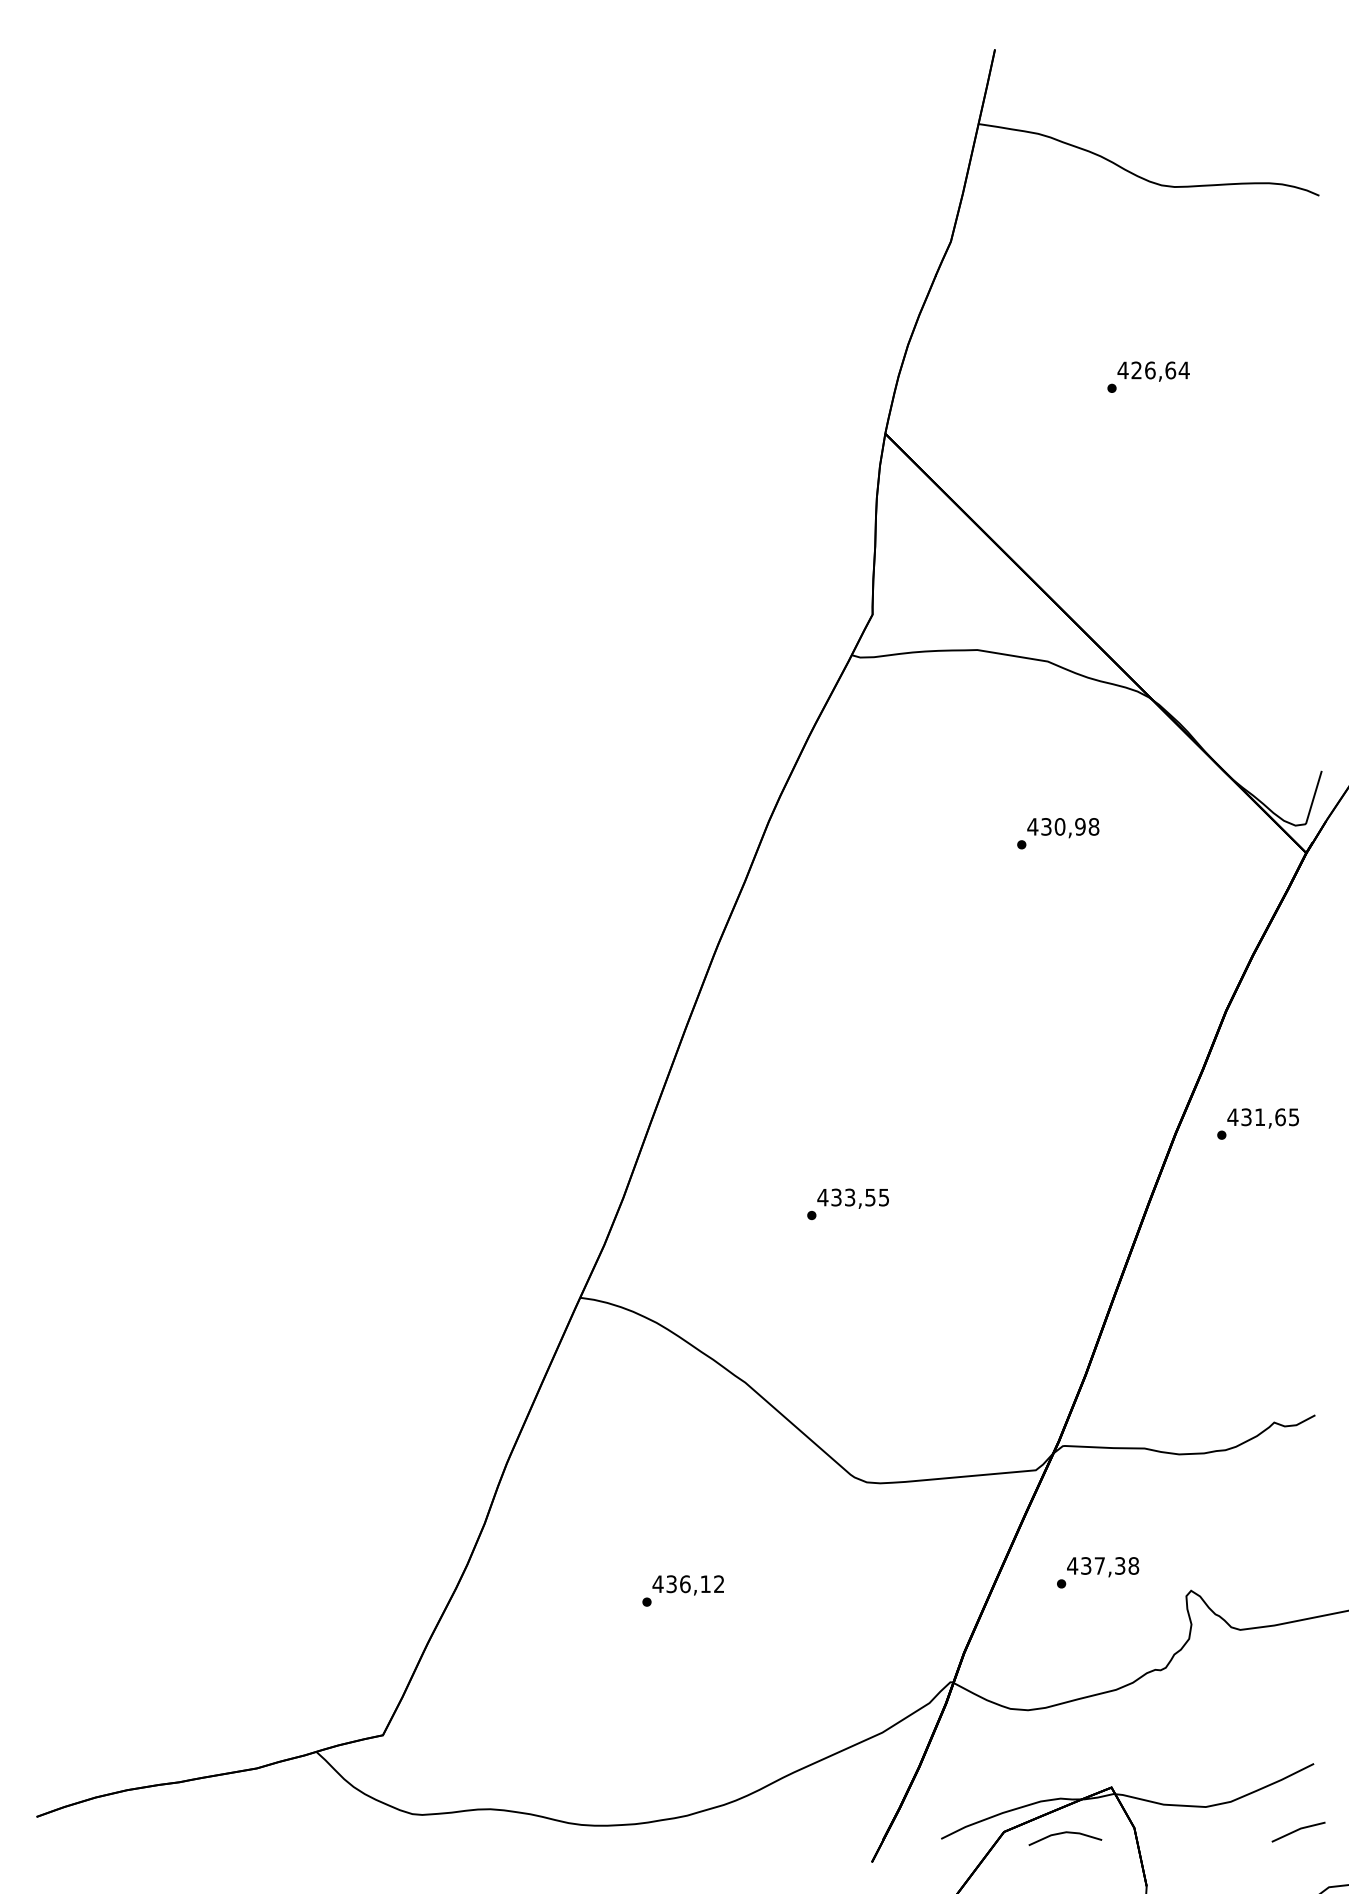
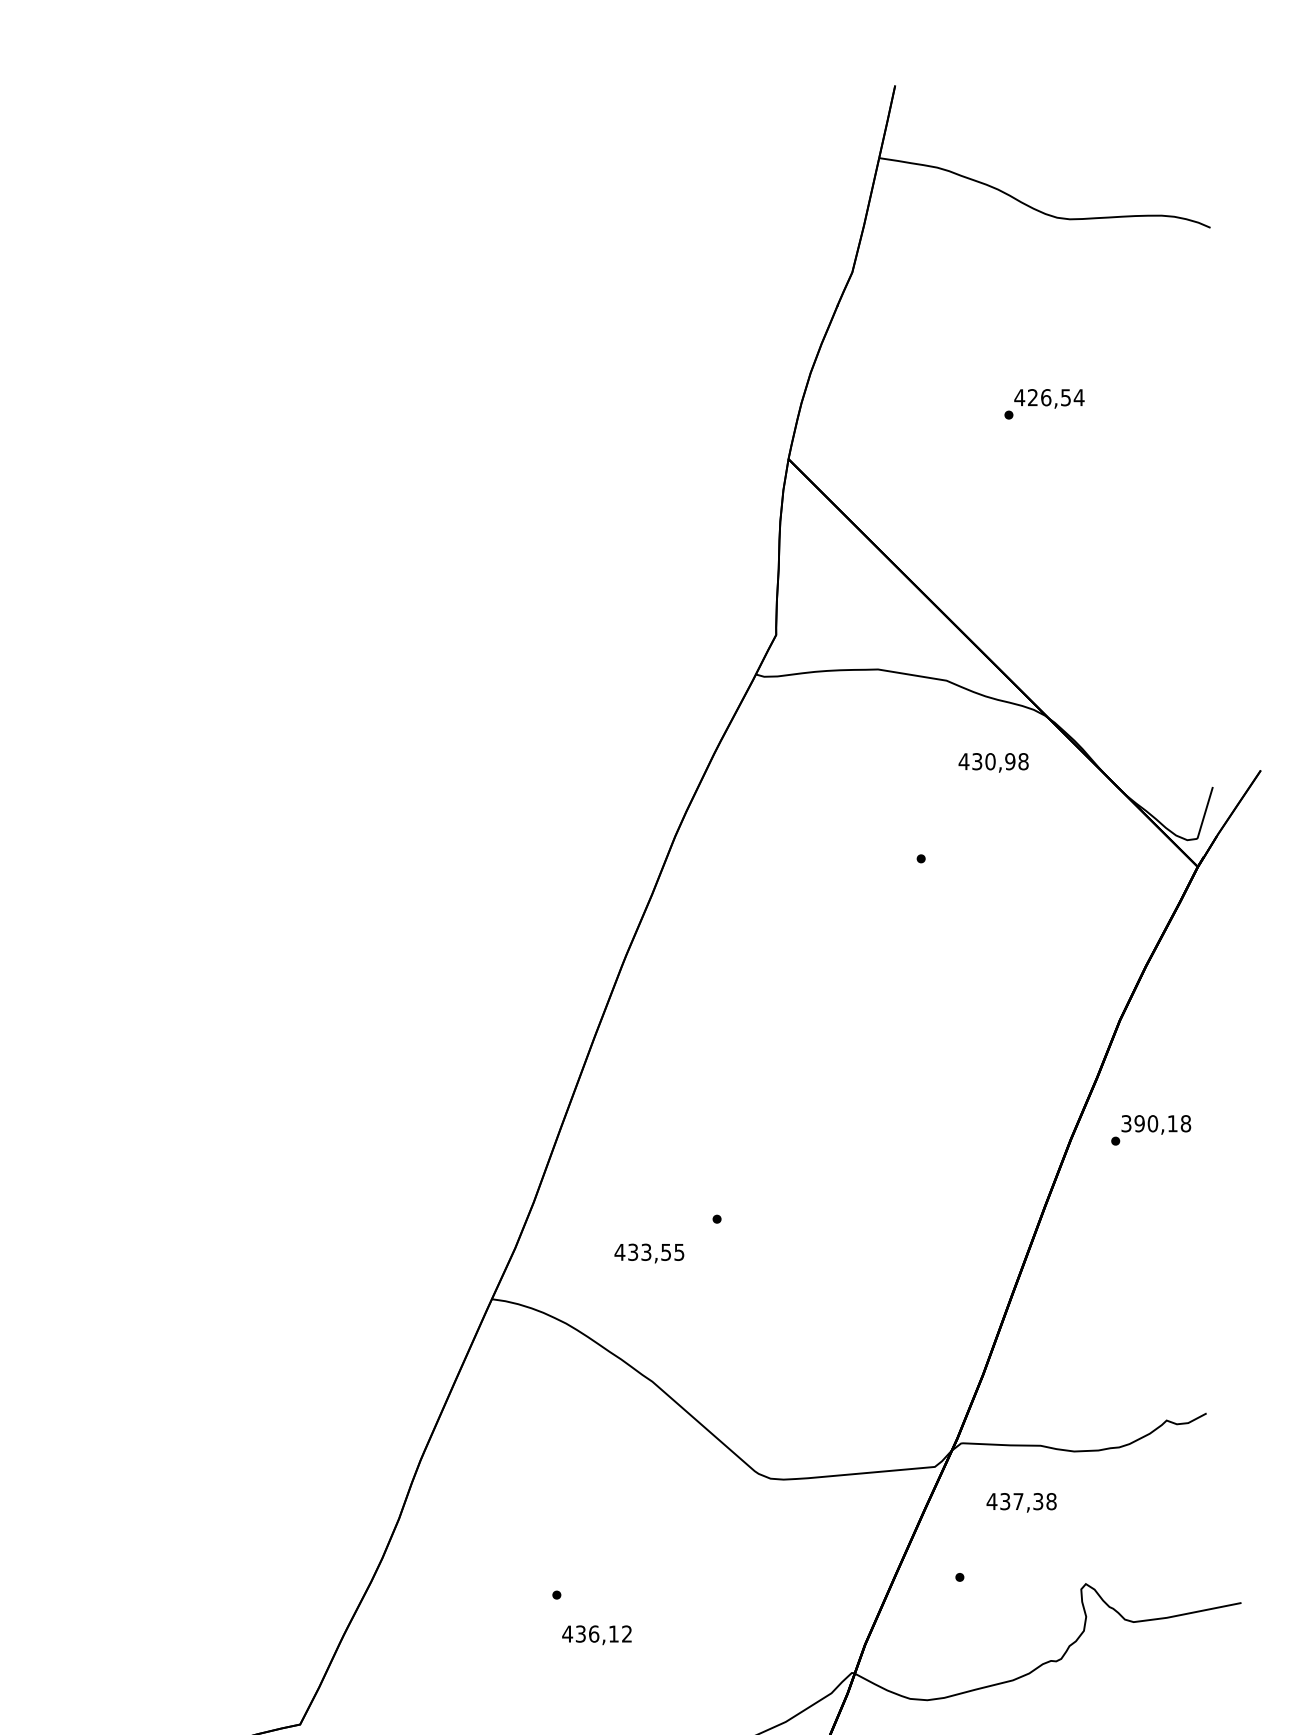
text: (1170, 370) -> (1065, 397), 426,64 -> 426,54
text: (1063, 828) -> (993, 763), moved
text: (1263, 1117) -> (1156, 1123), 431,65 -> 390,18
text: (852, 1198) -> (648, 1253), moved
text: (1103, 1567) -> (1022, 1503), moved
text: (687, 1585) -> (596, 1635), moved

